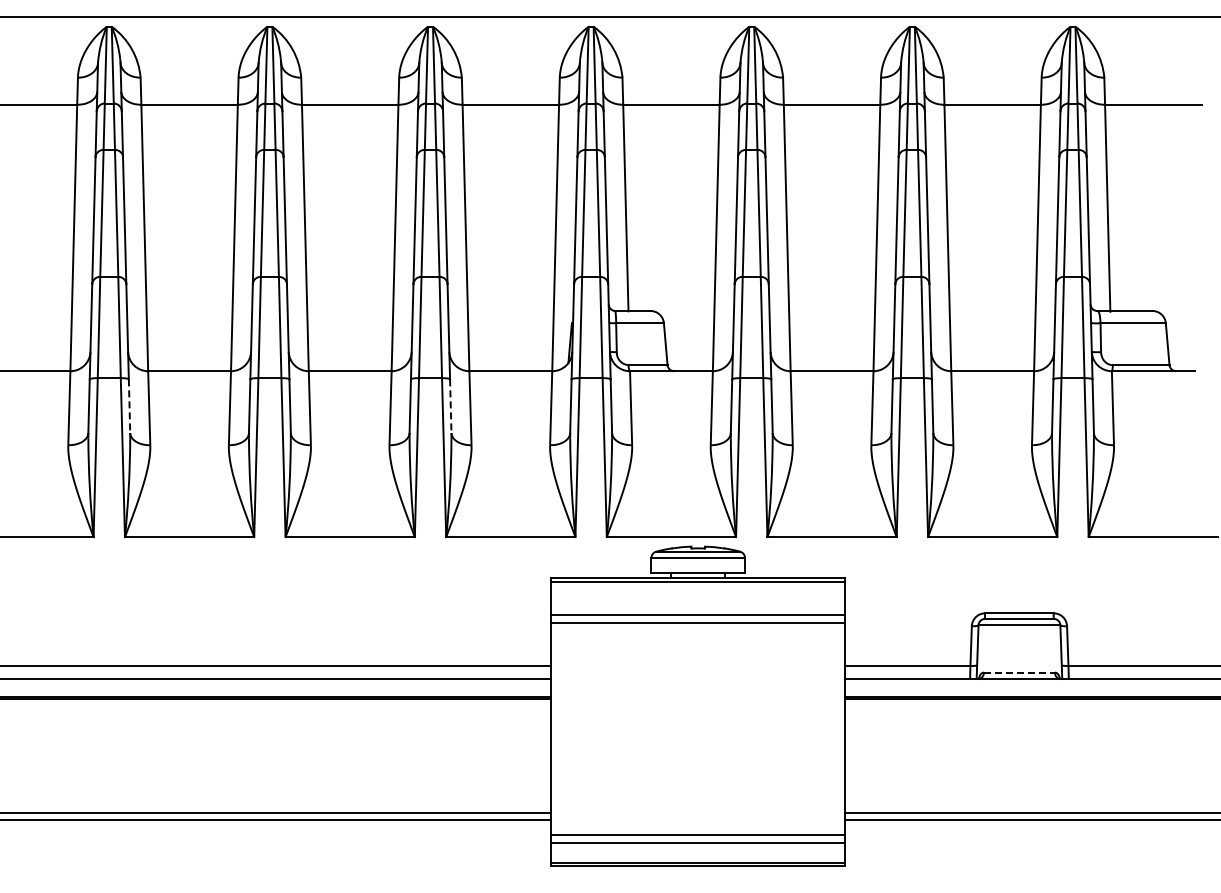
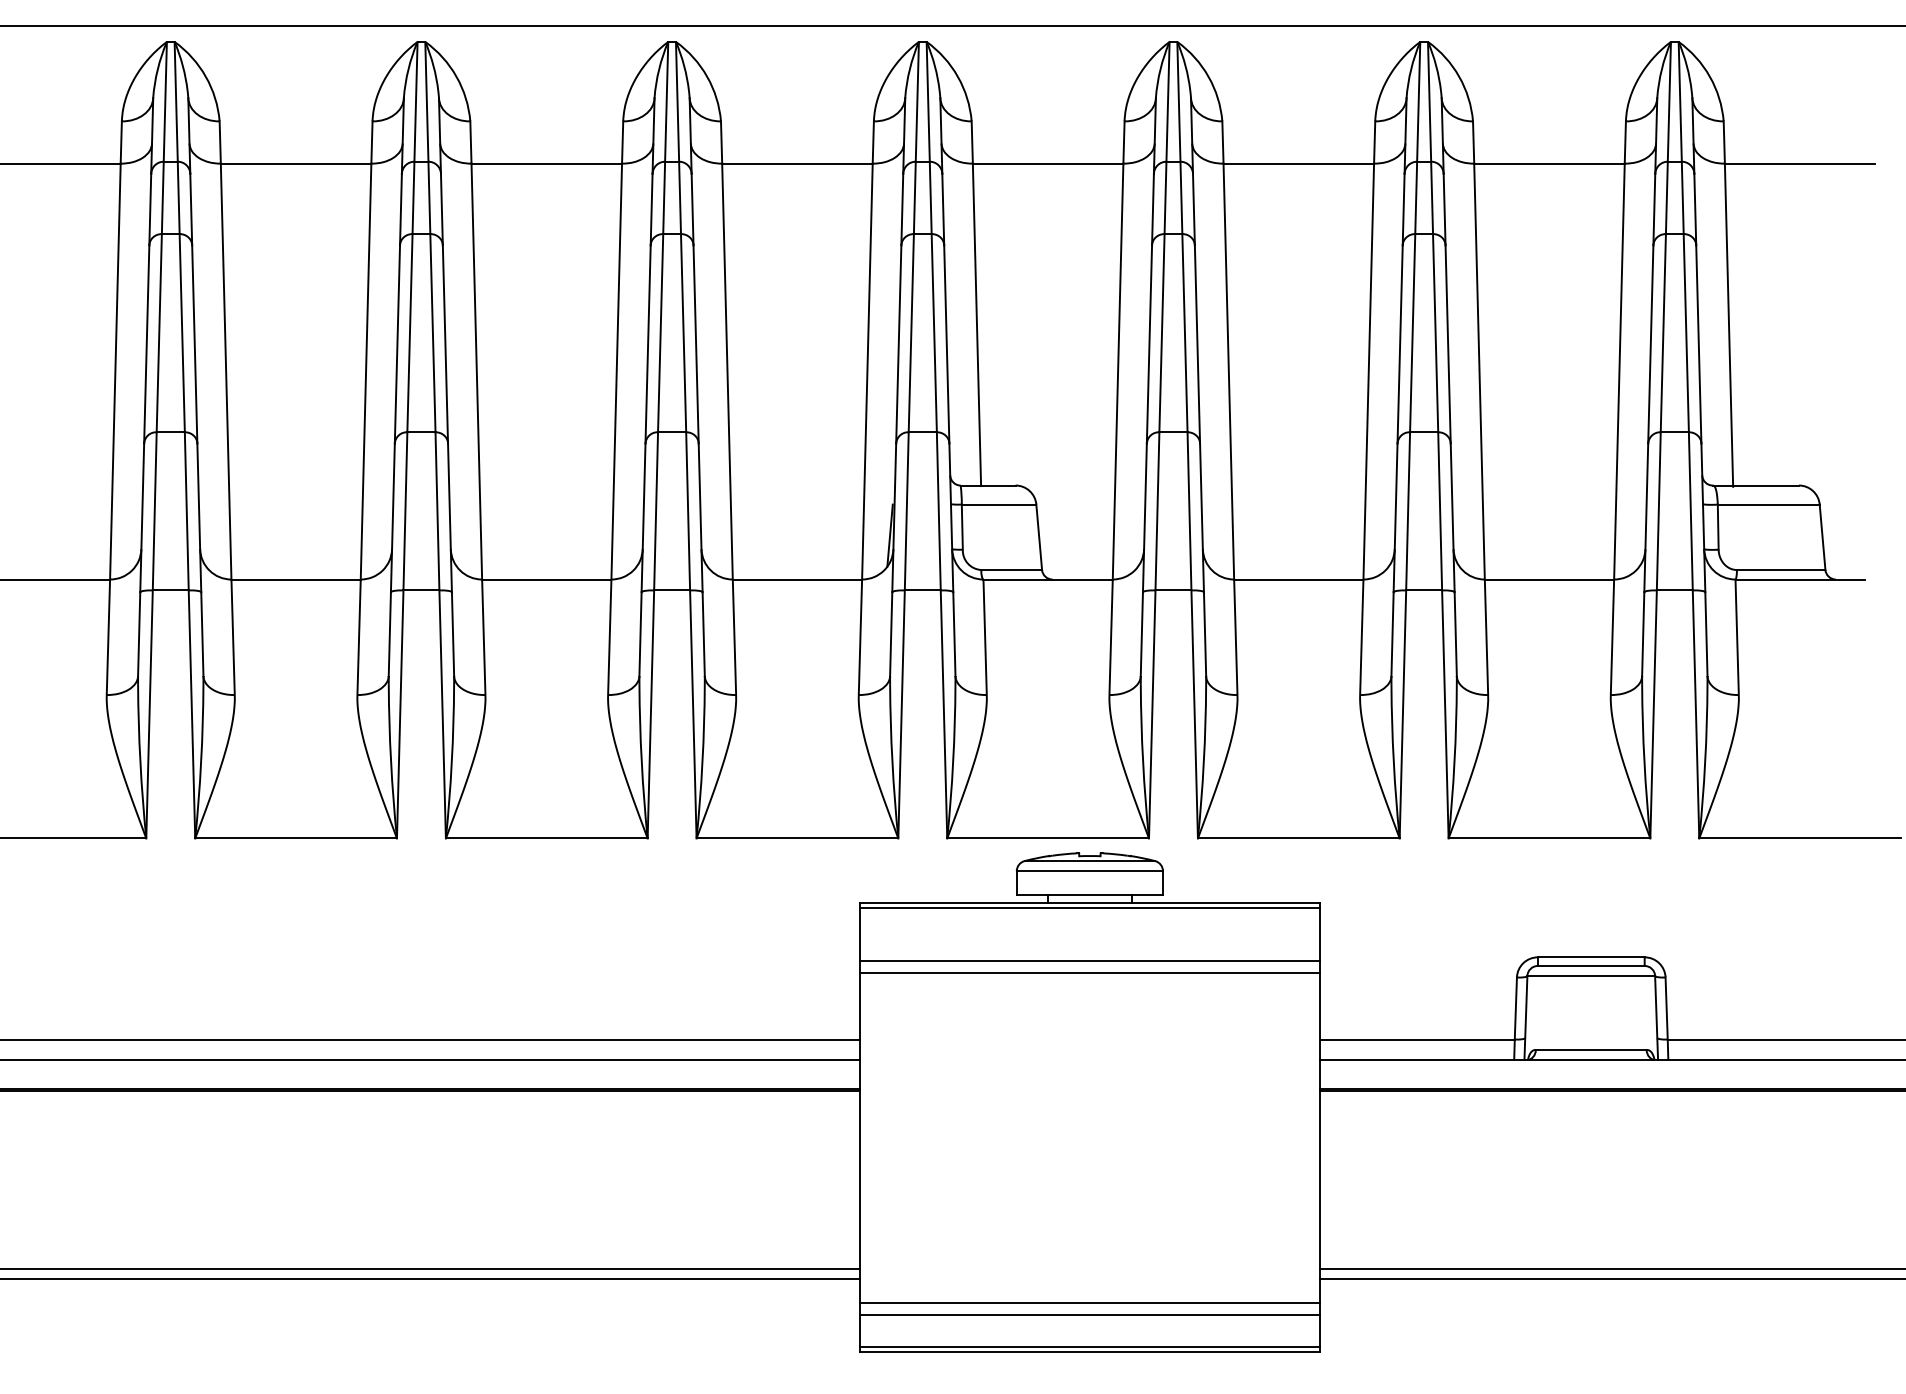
line: (129, 406) -> (202, 634), dashed -> solid
line: (450, 406) -> (703, 634), dashed -> solid
line: (1019, 672) -> (1591, 1049), dashed -> solid

